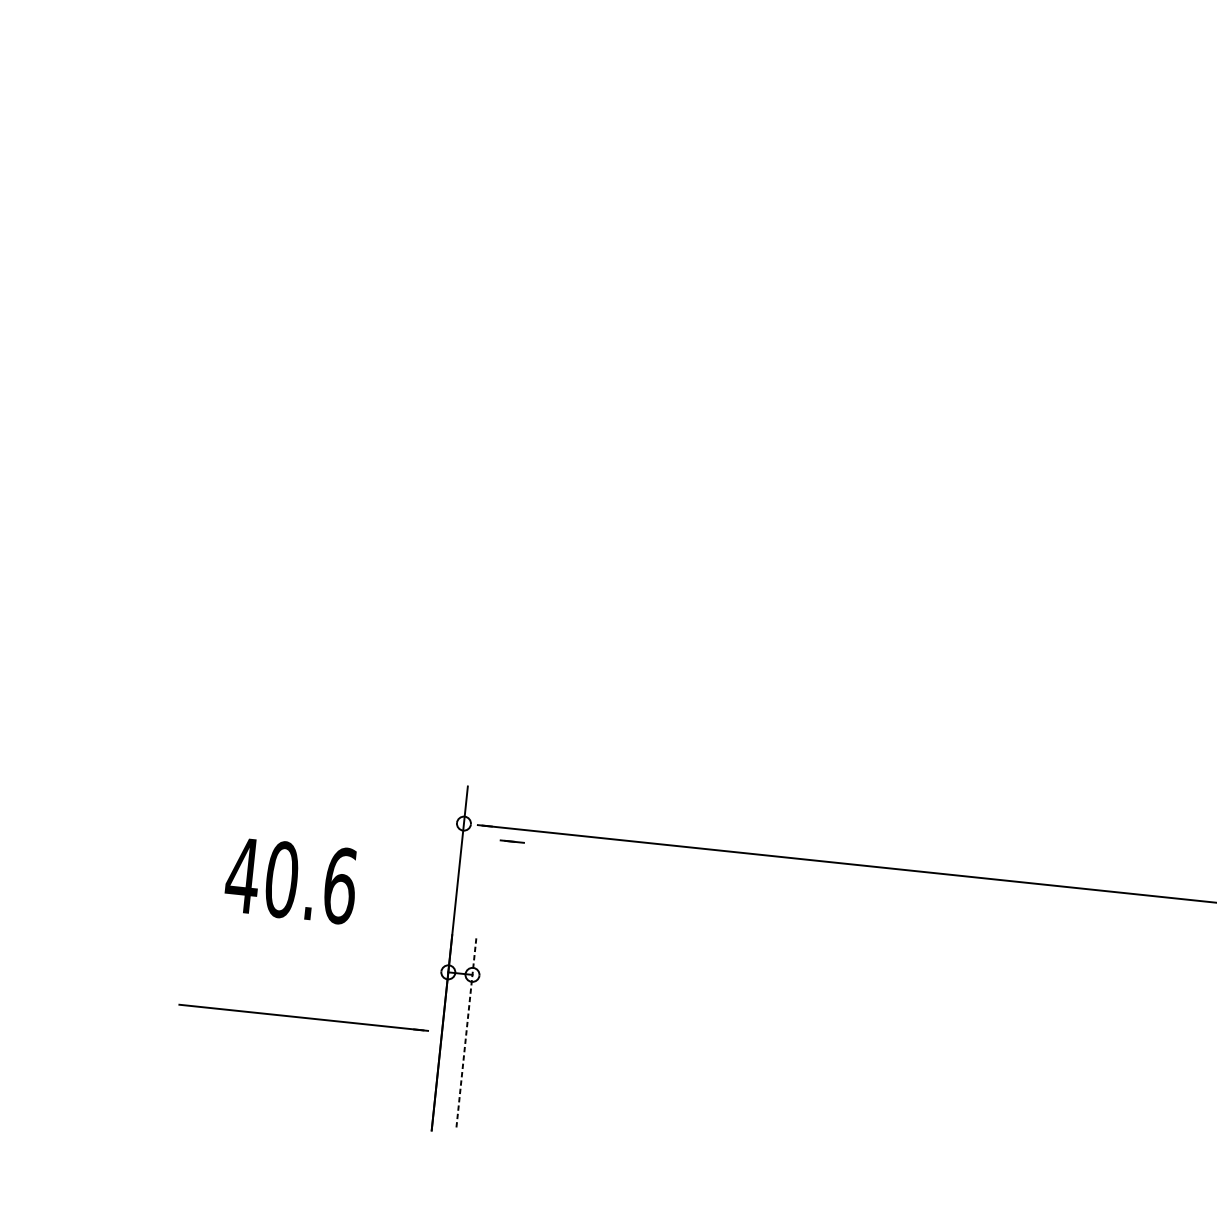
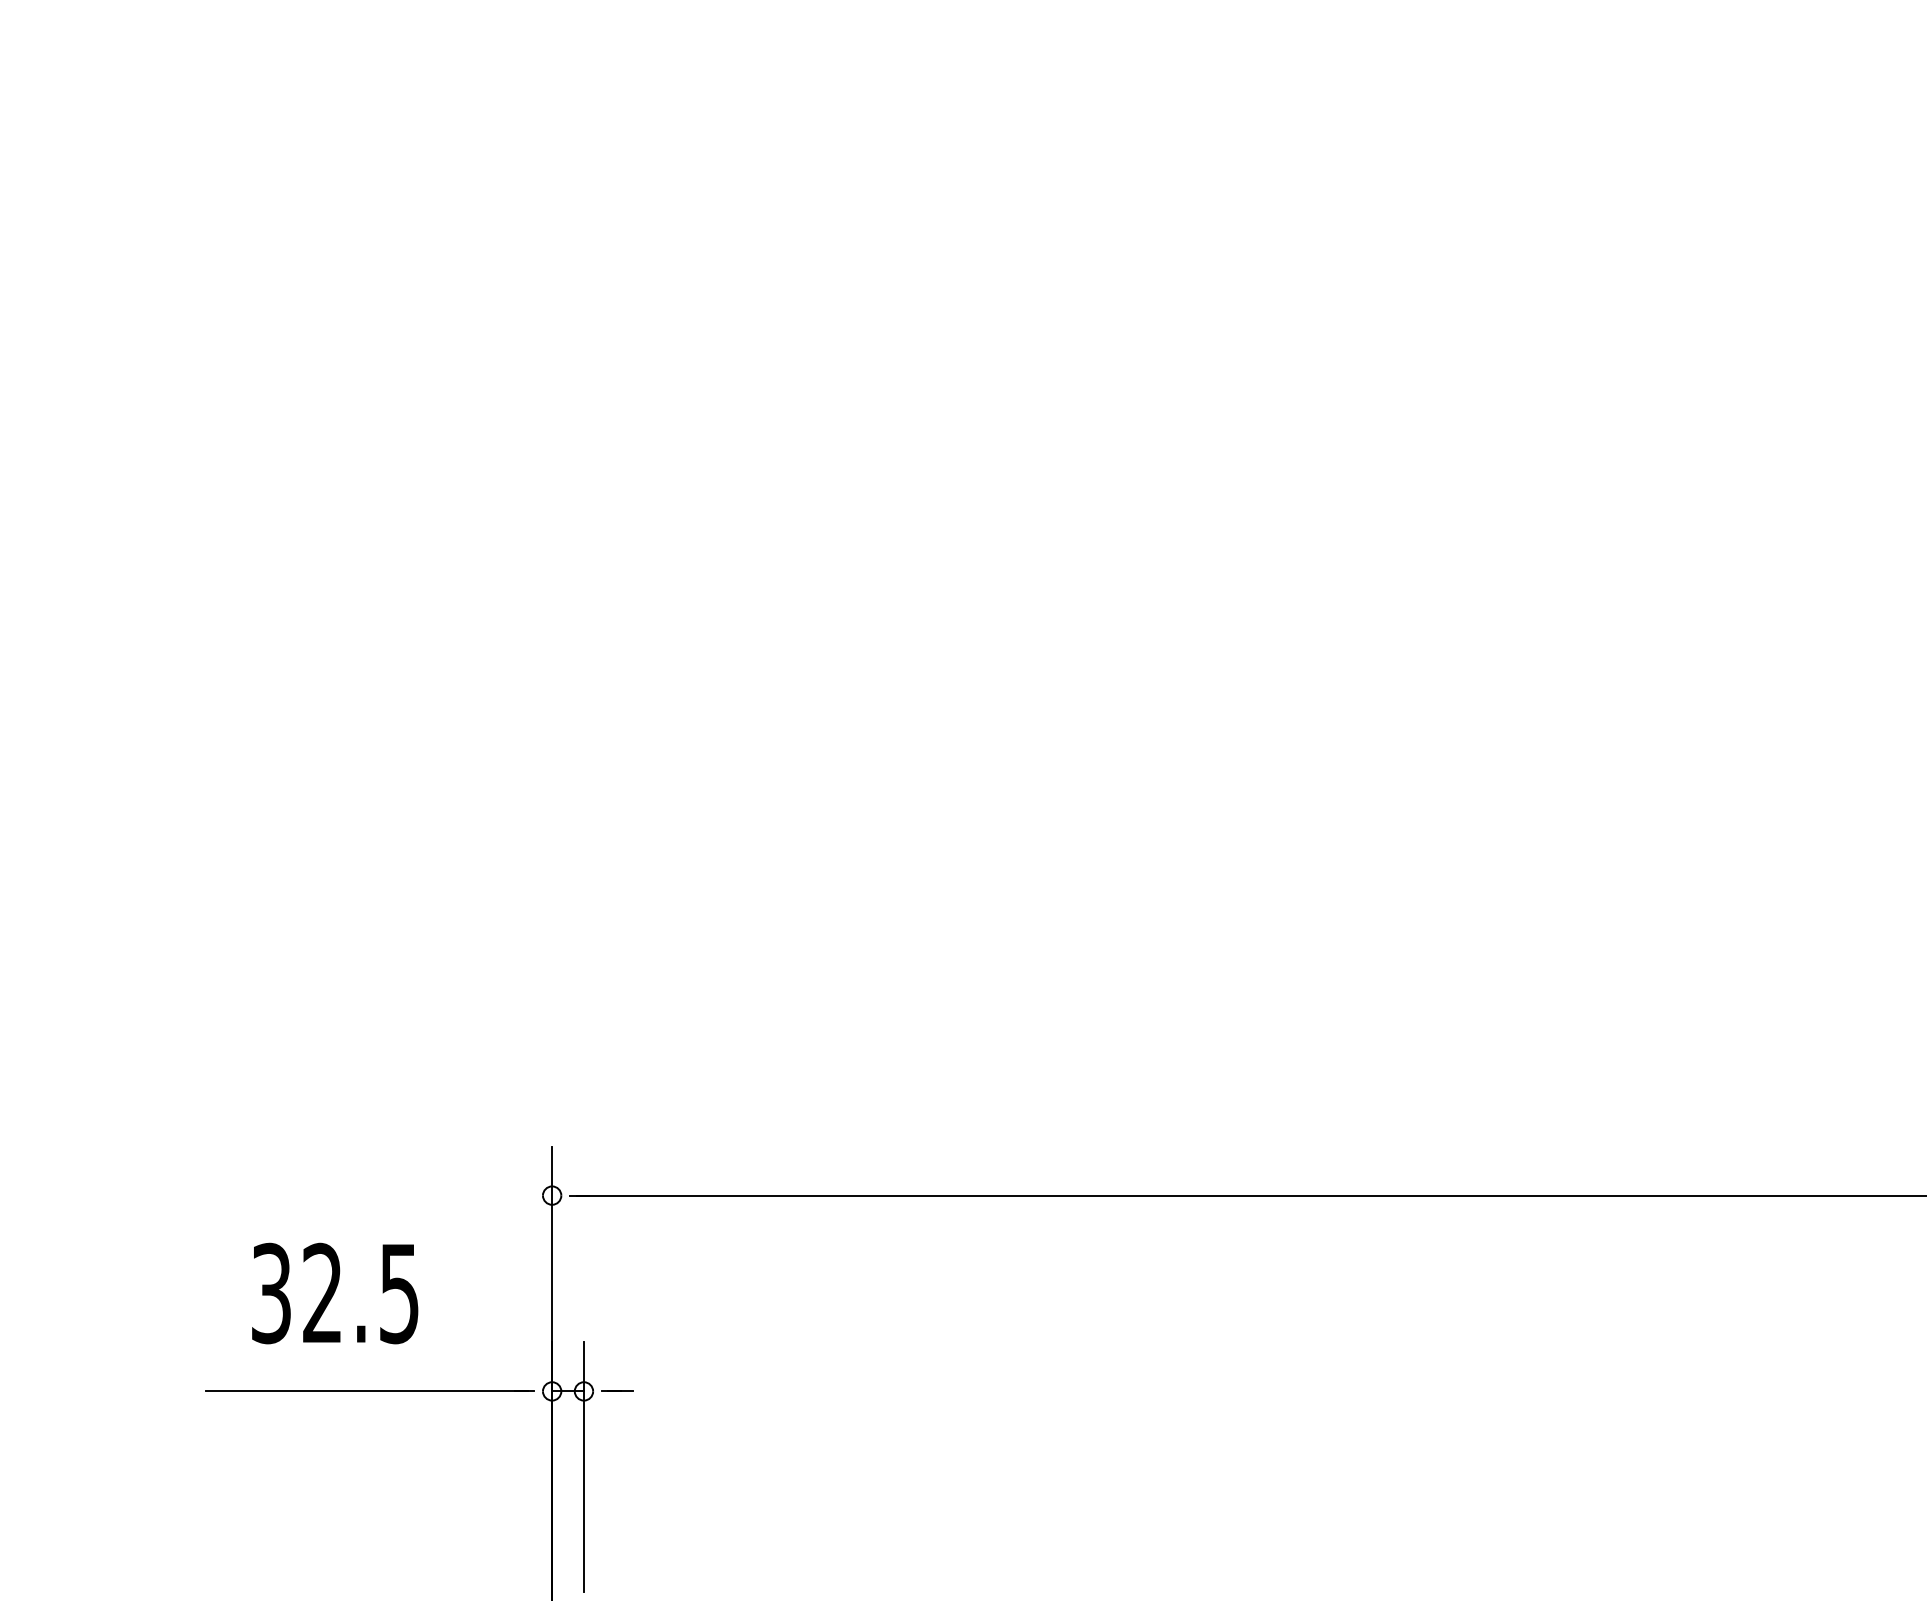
line: (512, 840) -> (617, 1390), moved
text: (291, 880) -> (335, 1293), 40.6 -> 32.5
line: (303, 1017) -> (369, 1390), moved
line: (466, 1032) -> (583, 1467), dashed -> solid

